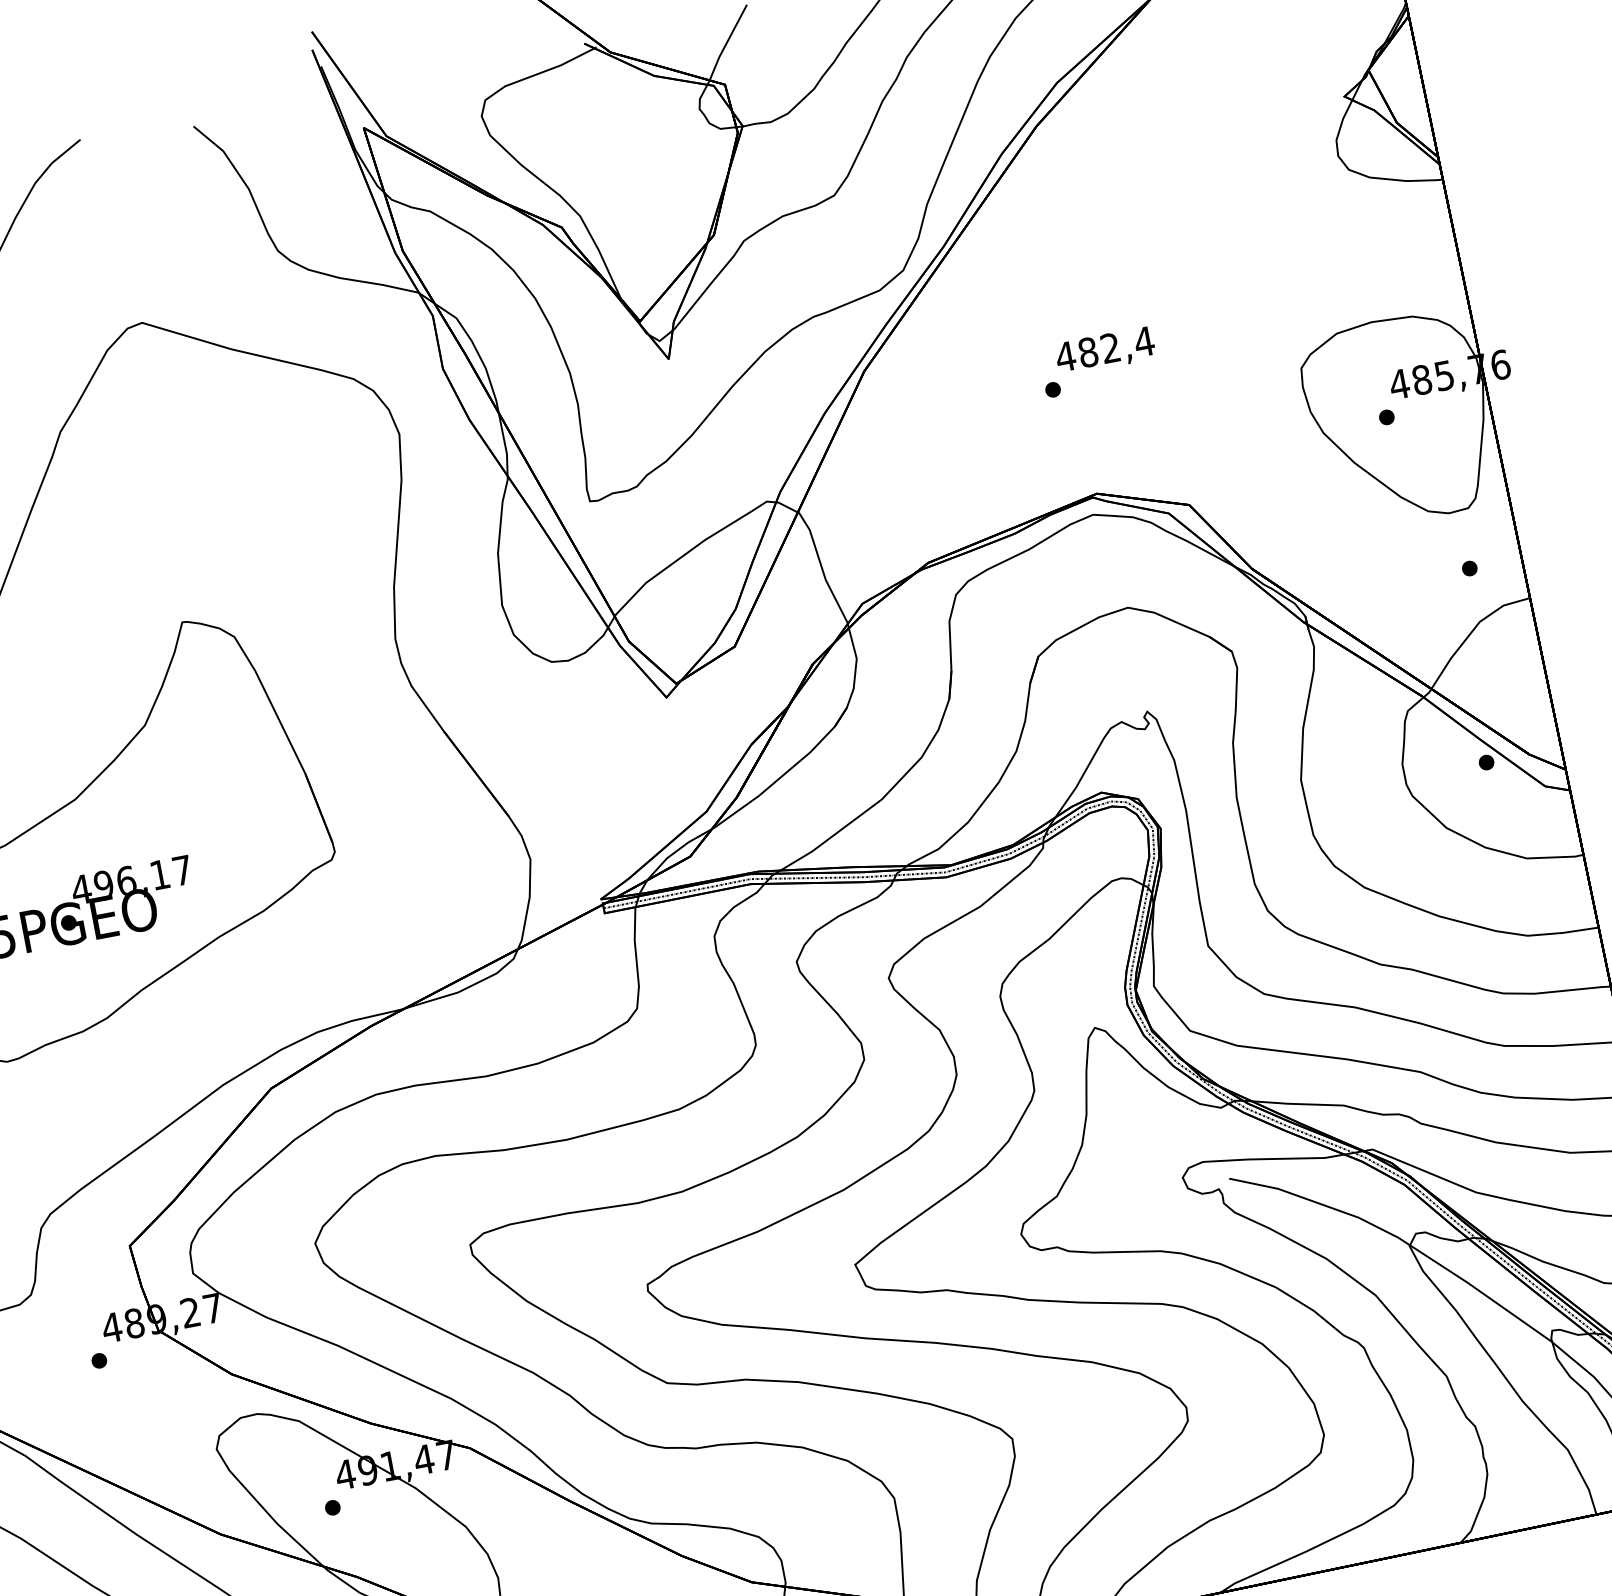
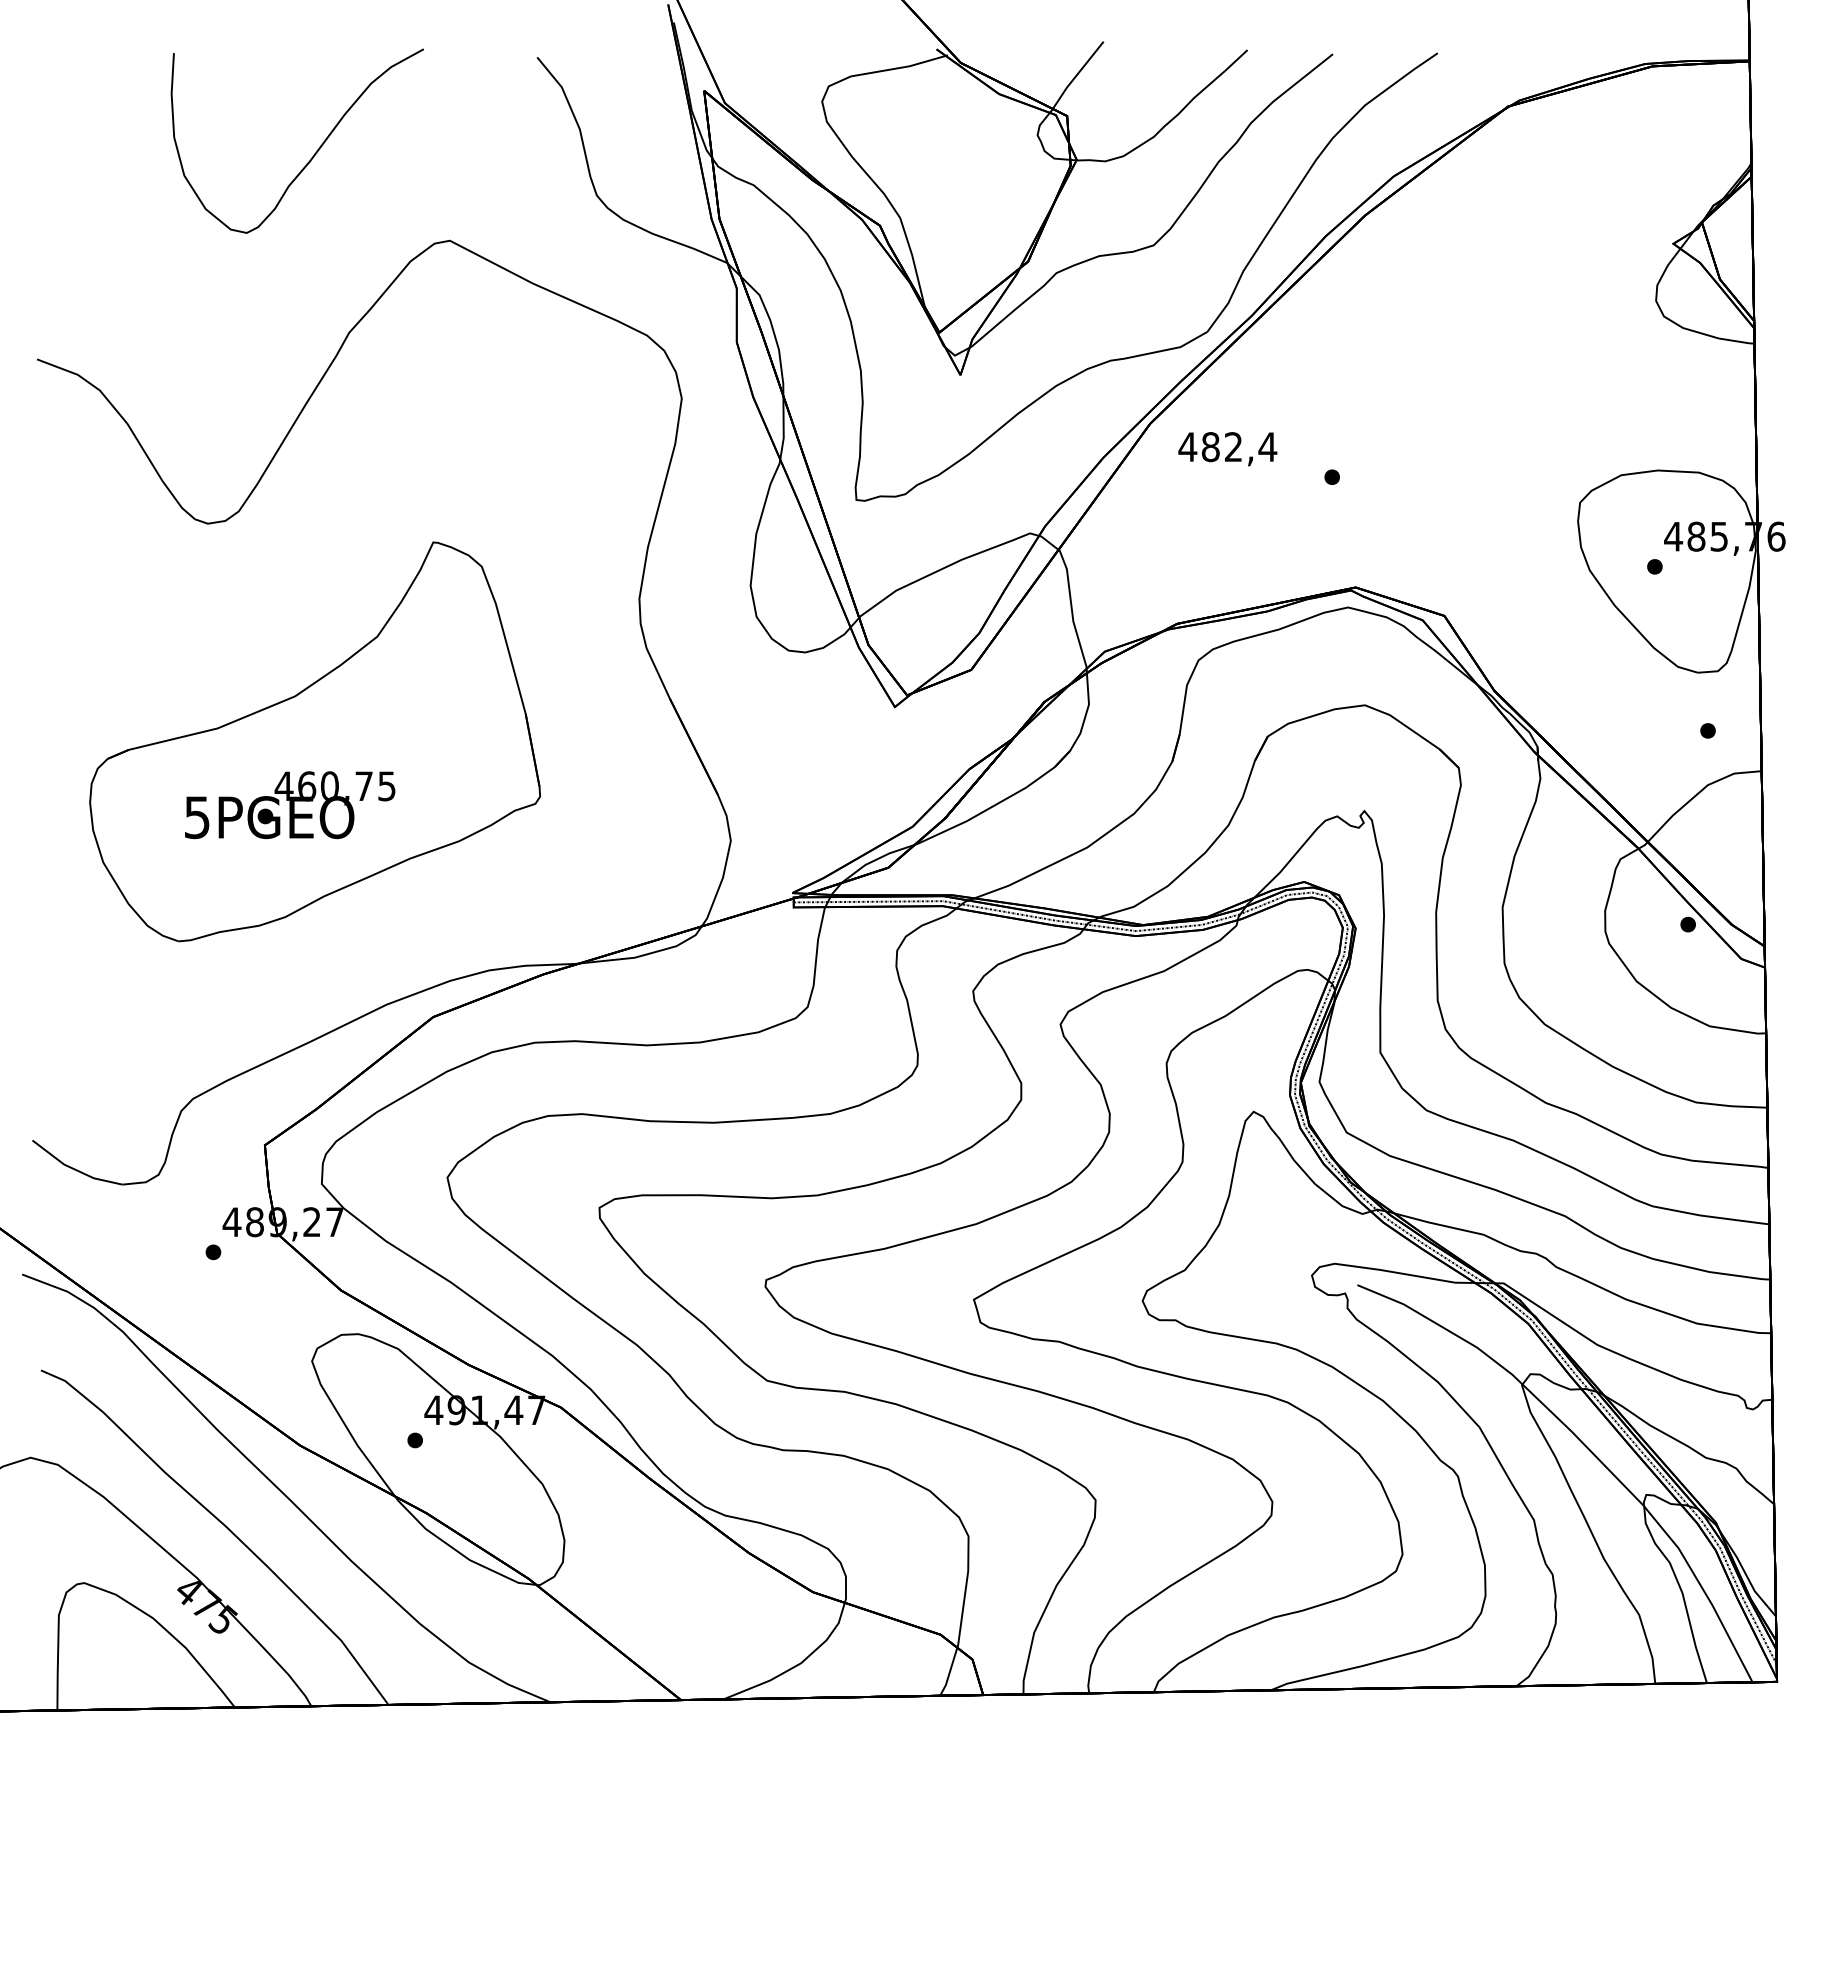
text: (1105, 351) -> (1227, 449), moved
text: (142, 878) -> (346, 786), 496,17 -> 460,75

